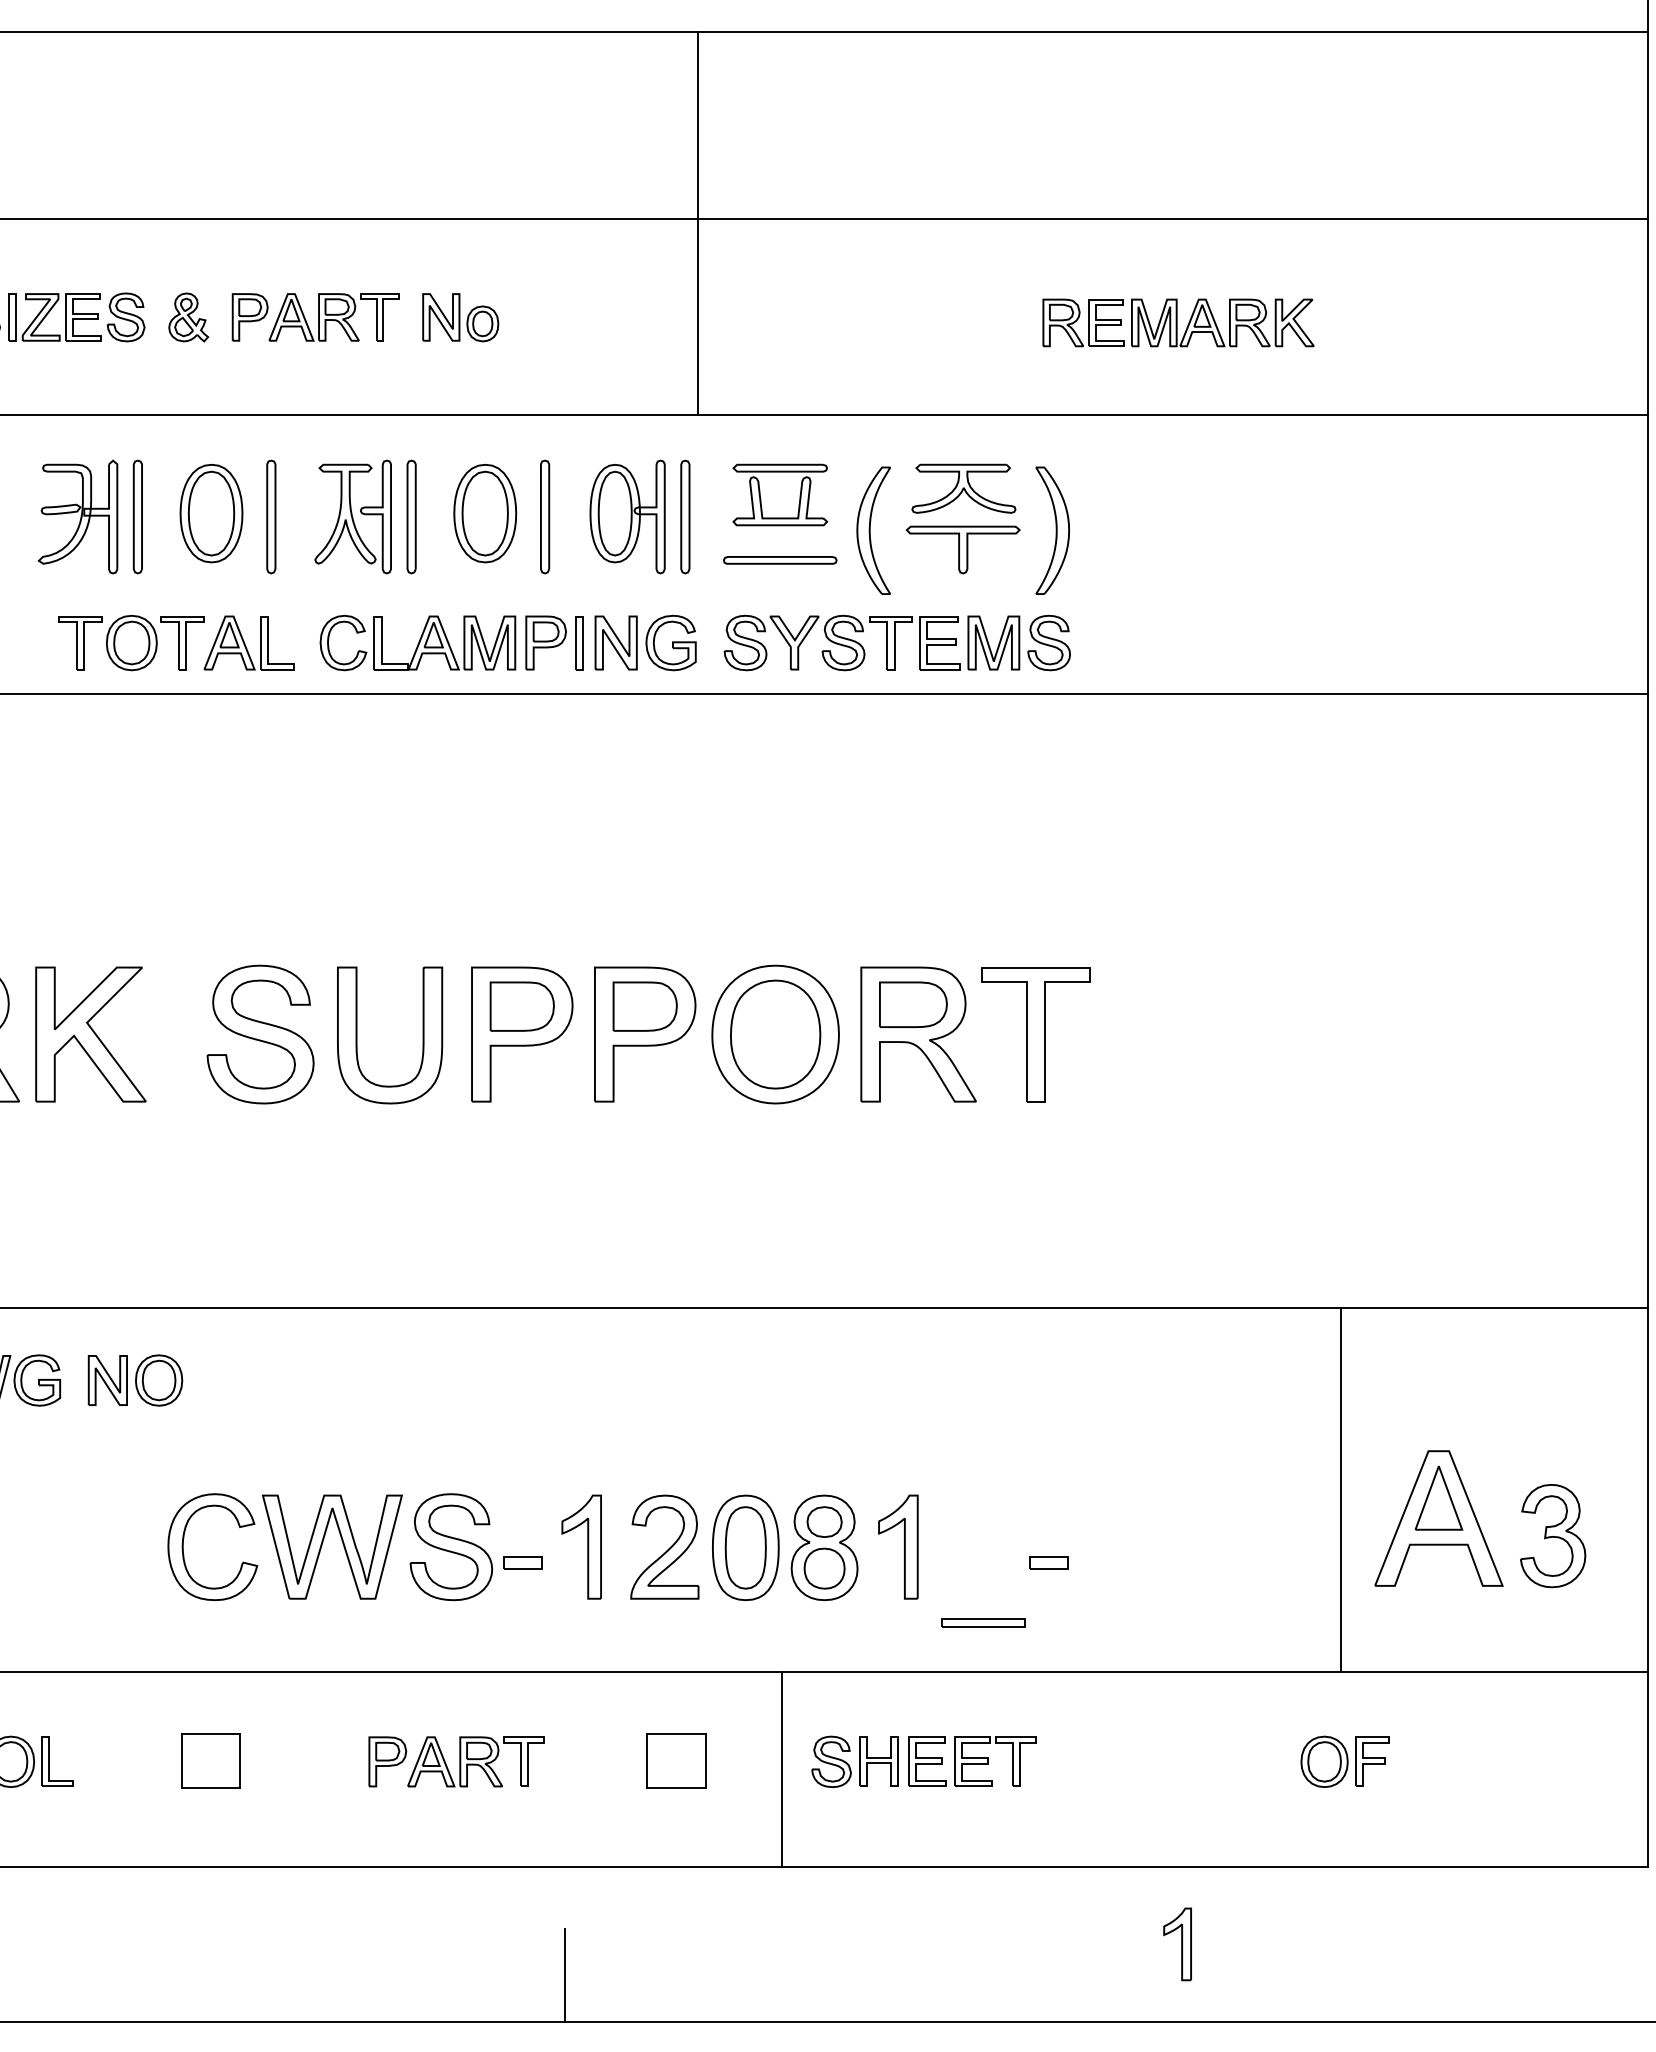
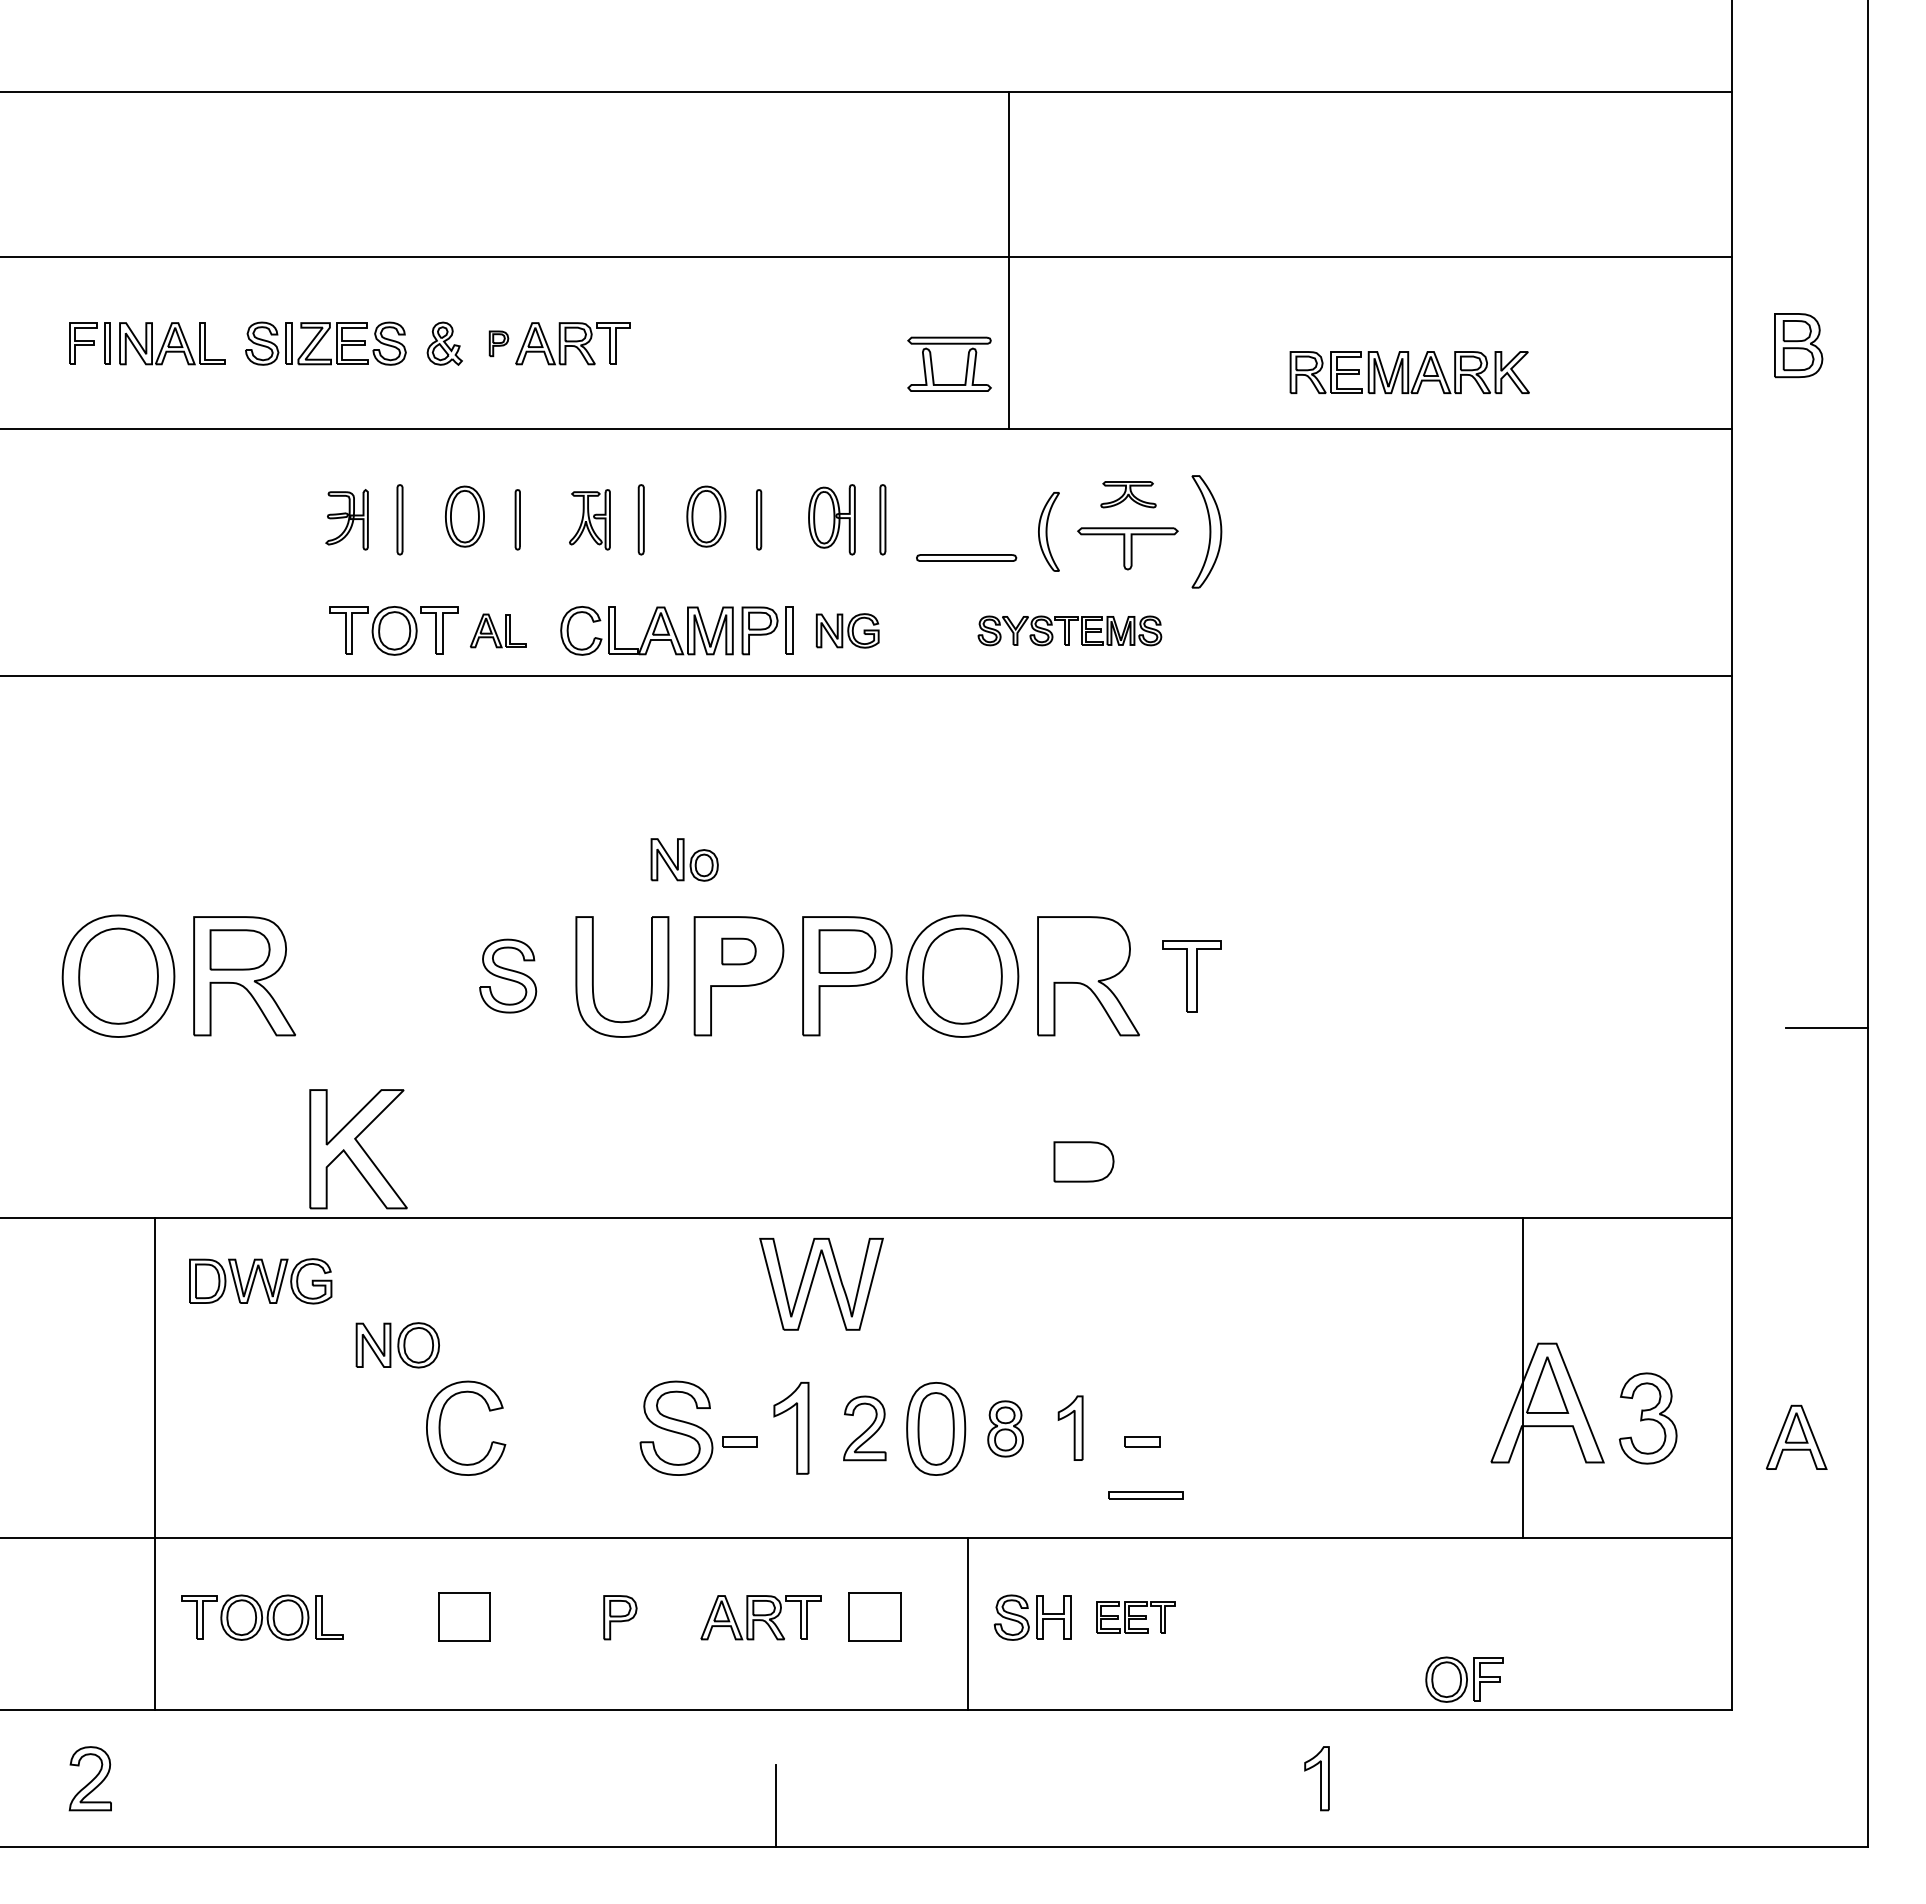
line: (698, 223) -> (1009, 260), moved
part: (249, 317) -> (498, 343), size x0.6
part: (460, 317) -> (684, 859), moved
part: (1178, 322) -> (1409, 372), moved
part: (963, 488) -> (1128, 494), size x0.6
part: (760, 494) -> (932, 363), moved
part: (211, 513) -> (464, 516), size x0.7
part: (485, 513) -> (706, 516), size x0.7
part: (77, 516) -> (346, 519), size x0.6
part: (137, 516) -> (399, 519), size x0.7
part: (271, 516) -> (517, 519), size x0.6
part: (352, 516) -> (589, 519), size x0.6
part: (410, 516) -> (640, 519), size x0.7
part: (544, 516) -> (758, 519), size x0.6
part: (627, 516) -> (831, 519), size x0.7
part: (684, 516) -> (882, 519), size x0.7
part: (873, 530) -> (1048, 531), size x0.7
part: (249, 642) -> (498, 630), size x0.7
part: (645, 642) -> (847, 630), size x0.7
part: (896, 642) -> (1069, 630), size x0.6
part: (912, 1004) -> (1083, 1161), moved
part: (521, 1006) -> (738, 951), size x0.6
part: (259, 1033) -> (507, 975), size x0.6
part: (1035, 1033) -> (1191, 975), size x0.6
part: (90, 1034) -> (358, 1149), moved
part: (135, 1380) -> (397, 1345), moved
line: (1340, 1489) -> (1522, 1377), moved
part: (323, 1543) -> (813, 1281), moved
part: (898, 1546) -> (1070, 1427), size x0.7
part: (664, 1547) -> (864, 1428), size x0.7
part: (824, 1547) -> (1005, 1428), size x0.6
part: (1048, 1562) -> (1142, 1441), moved
part: (475, 1761) -> (760, 1617), moved
part: (971, 1761) -> (1135, 1617), size x0.7
part: (1344, 1761) -> (1464, 1679), moved

